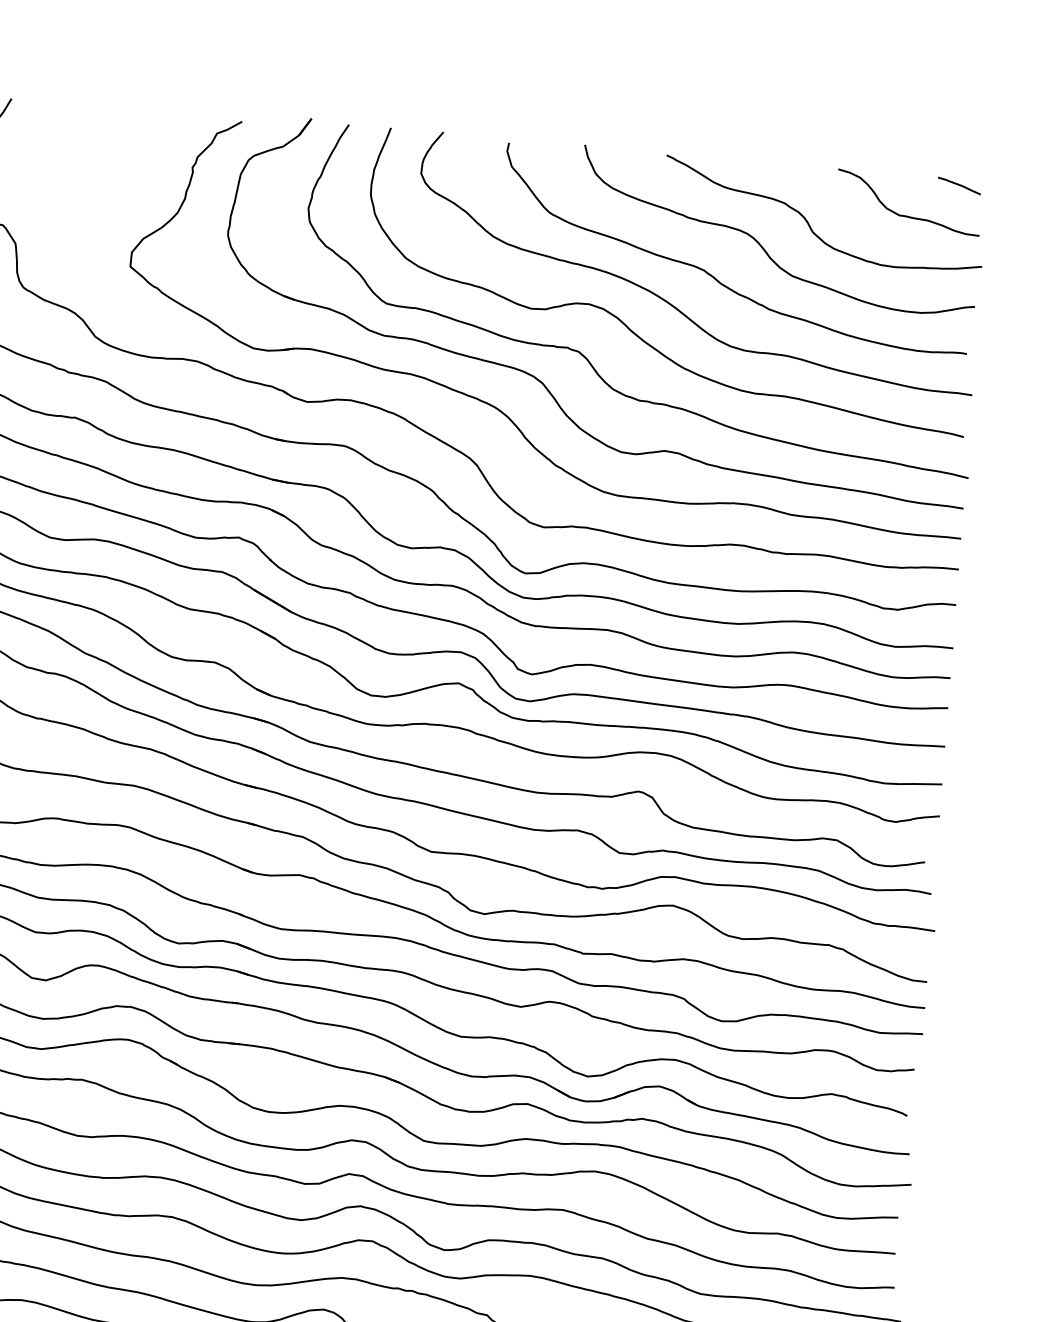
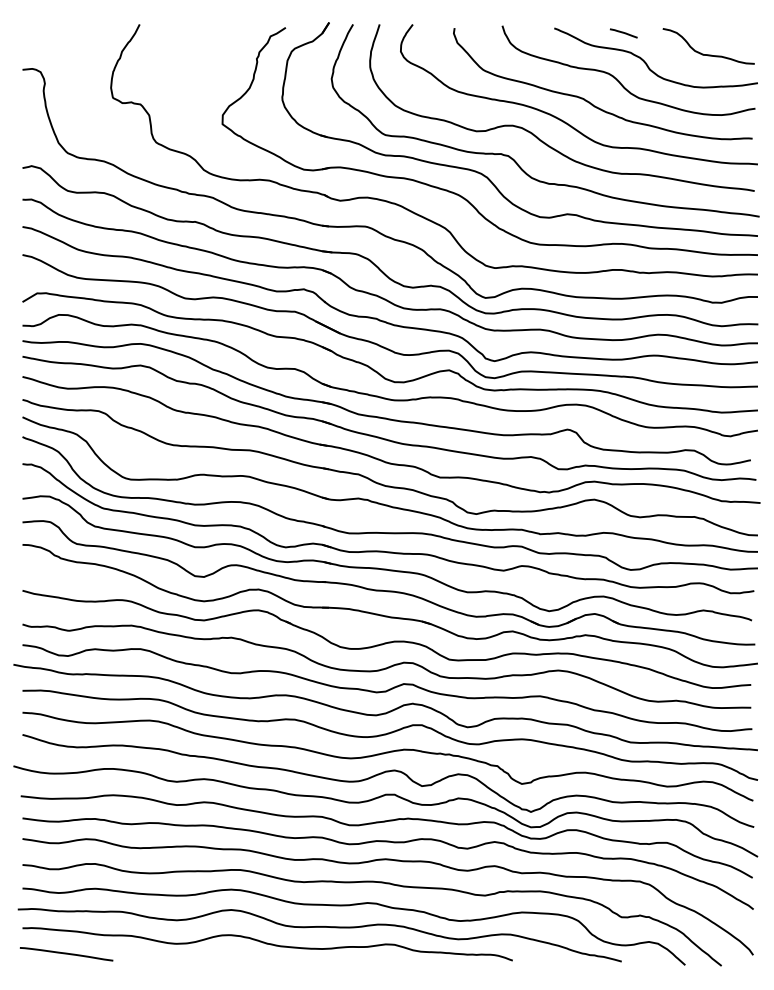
line: (959, 186) -> (623, 33), moved

